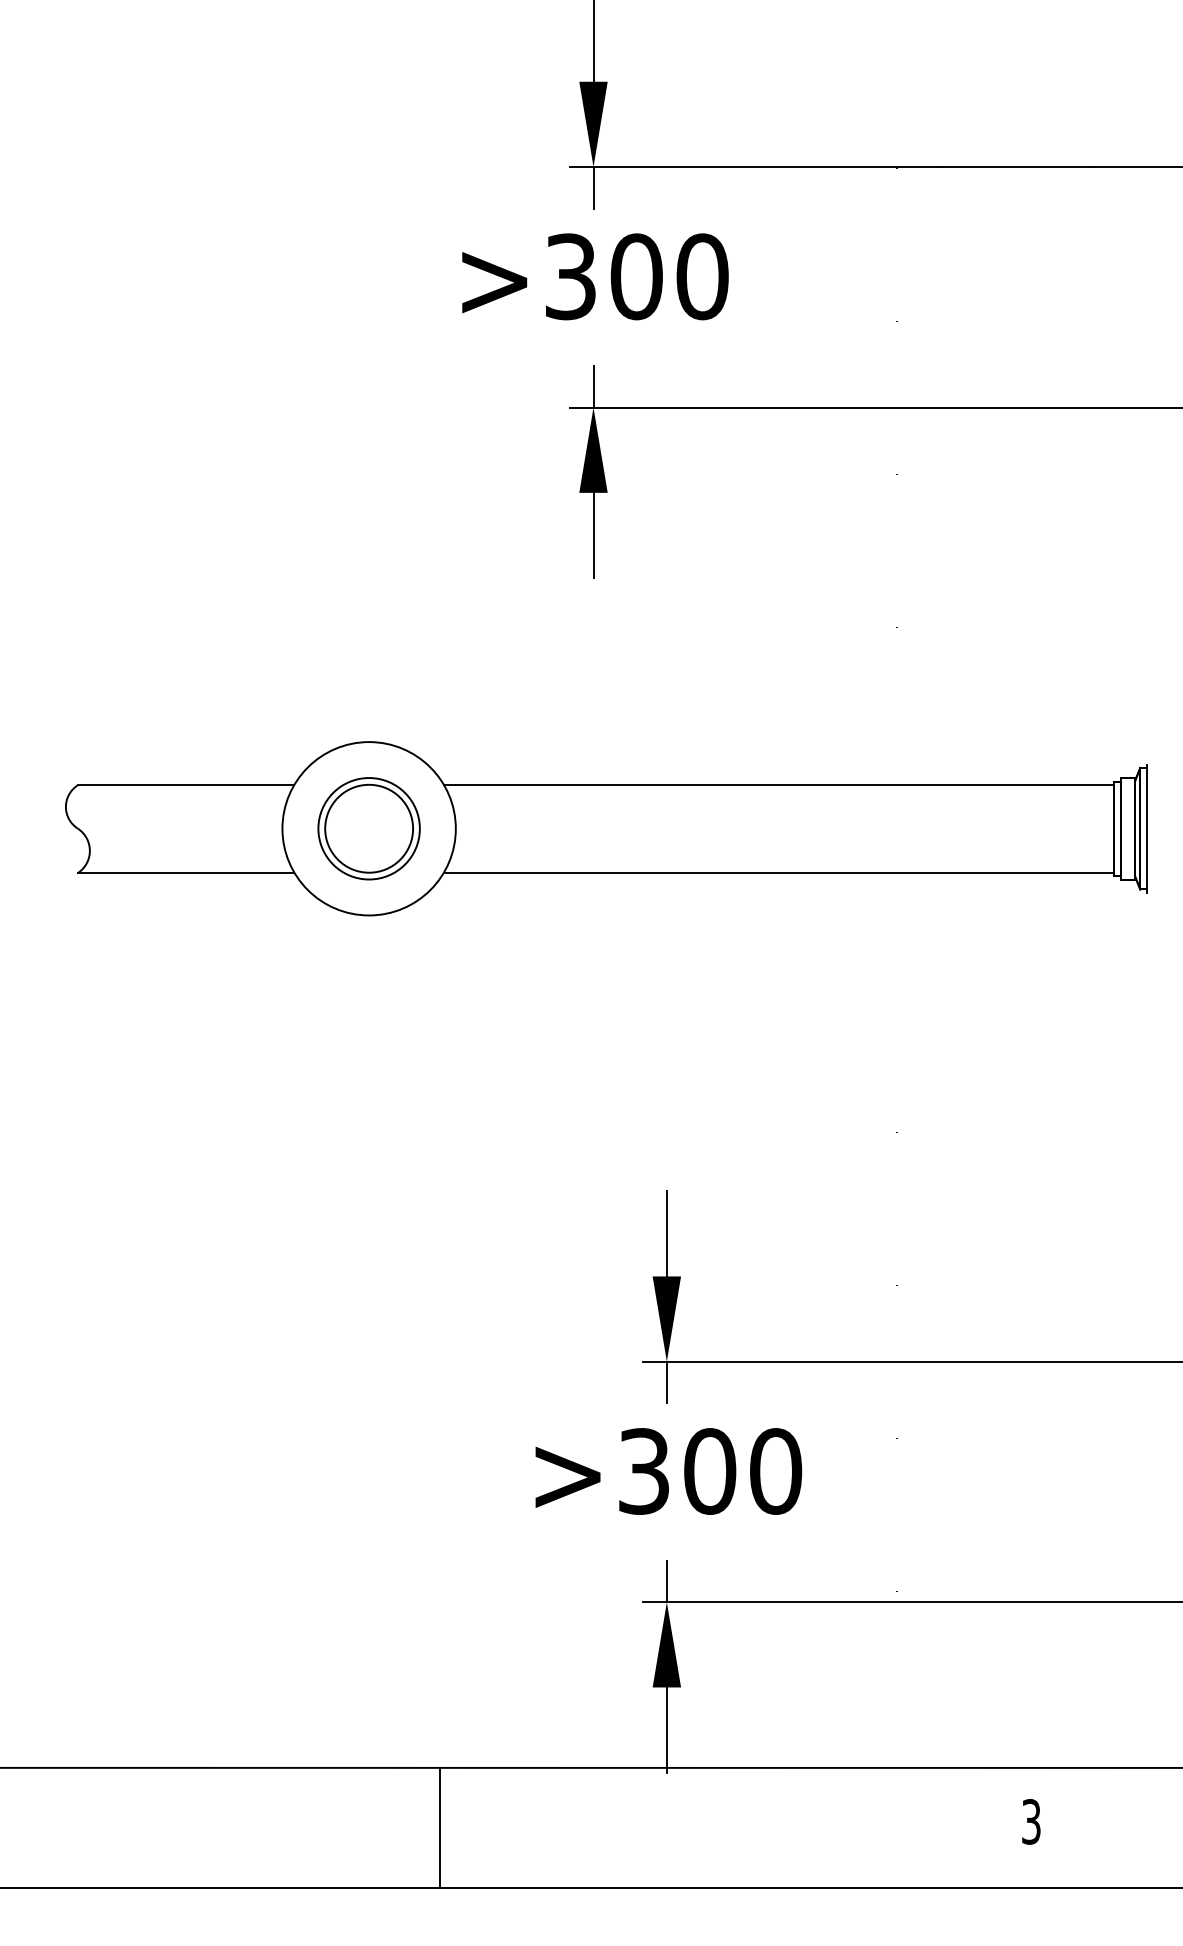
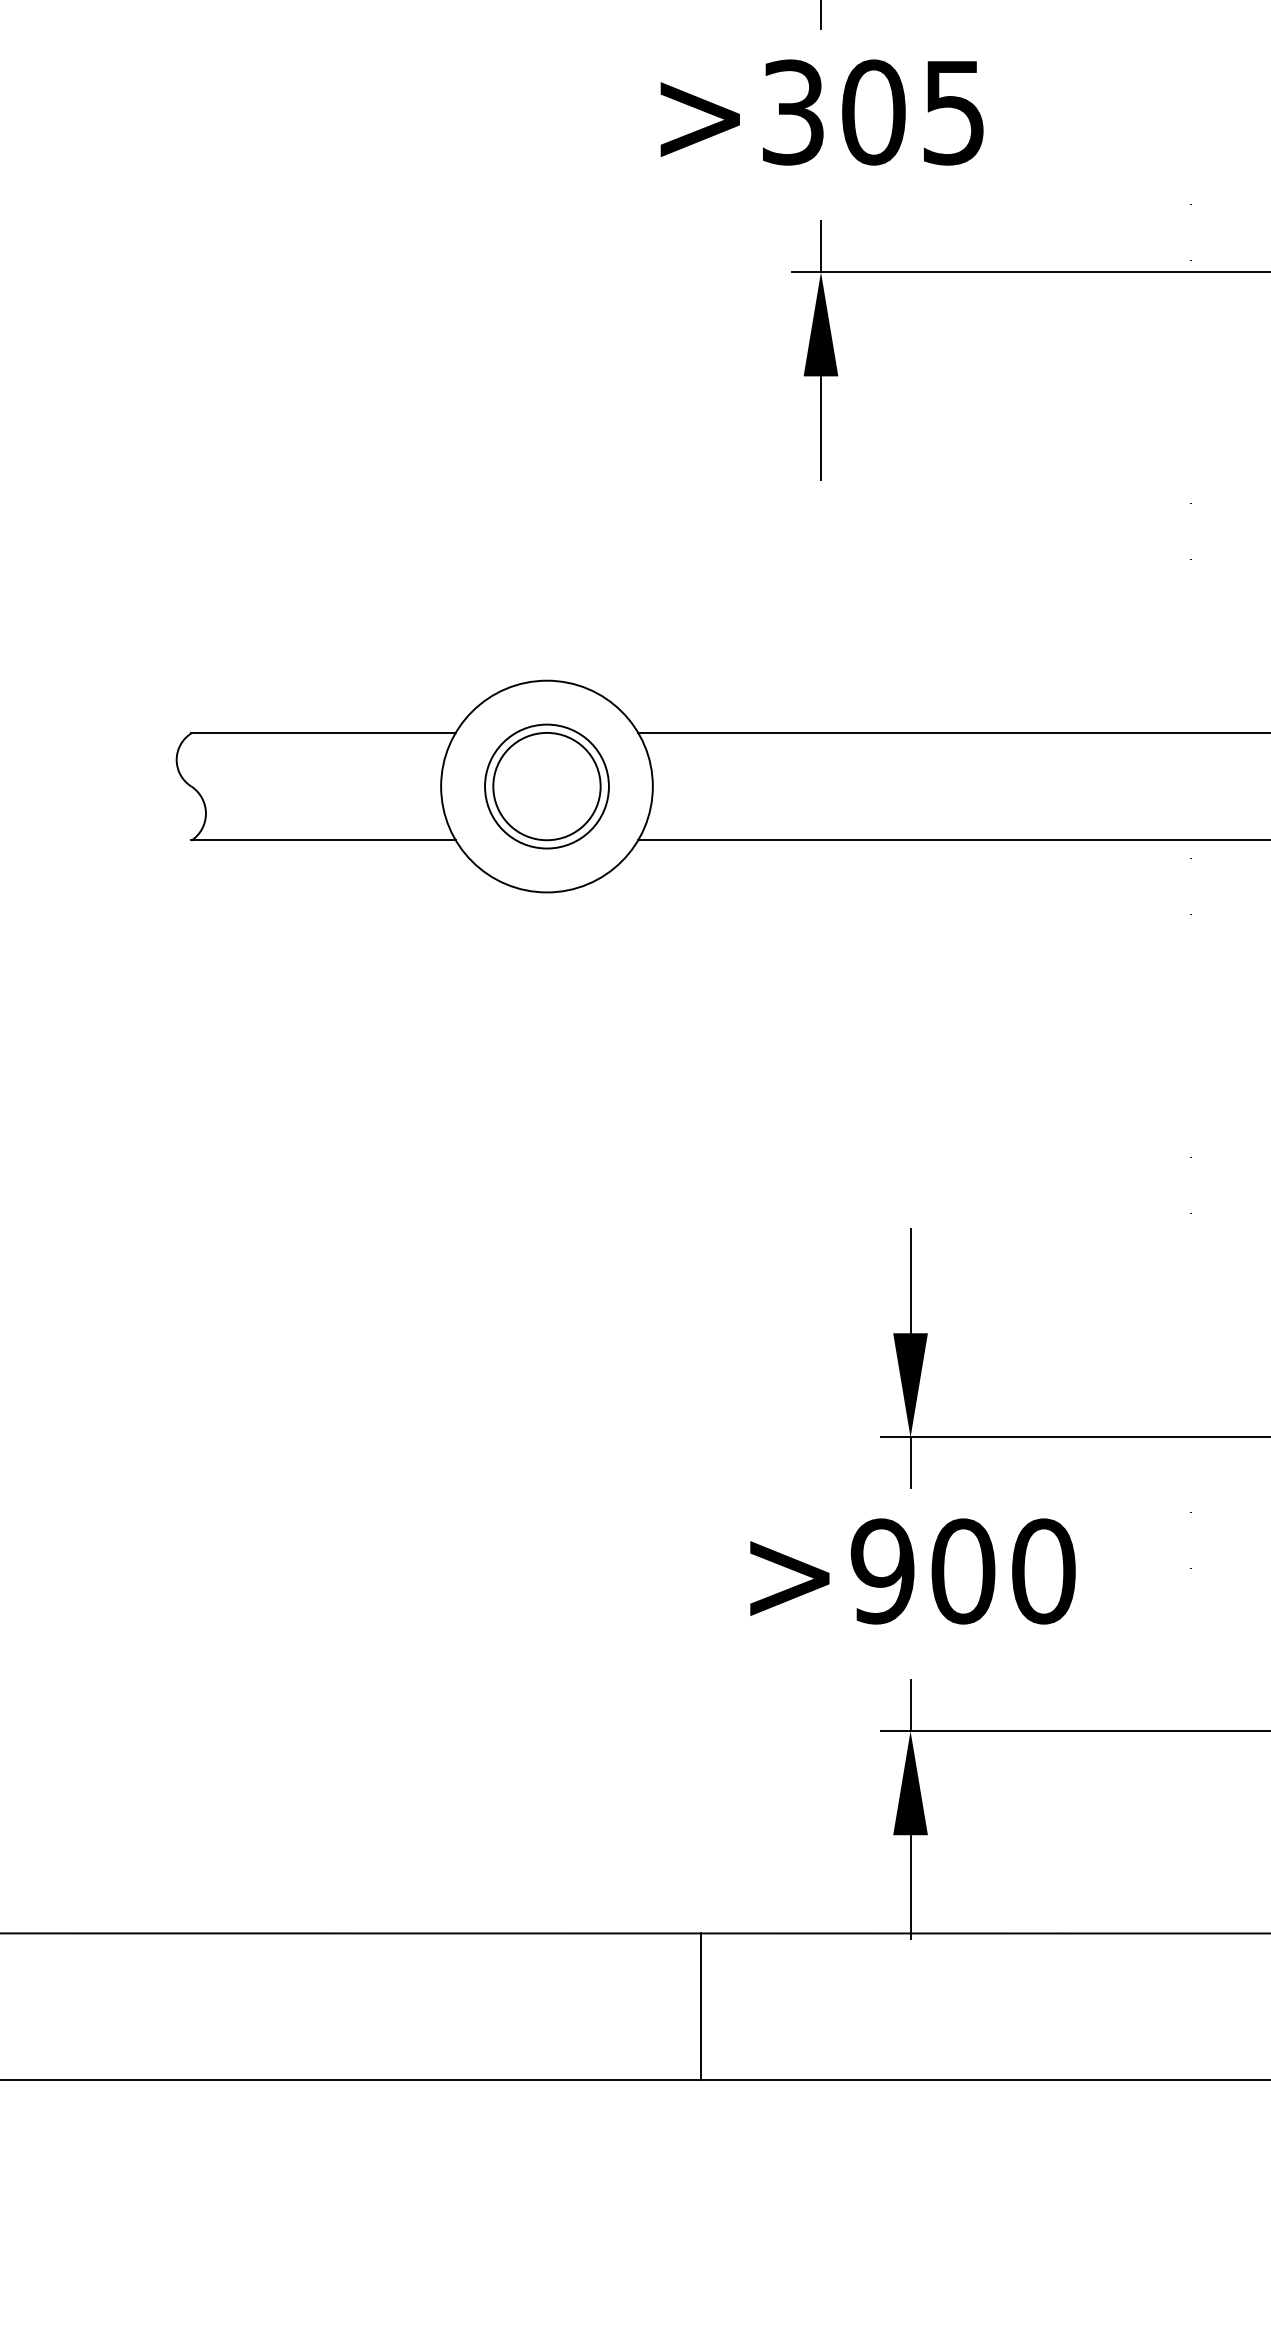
text: (702, 276) -> (954, 112), >300 -> >305
text: (643, 1471) -> (882, 1571), >300 -> >900
line: (440, 1827) -> (701, 2006), moved

